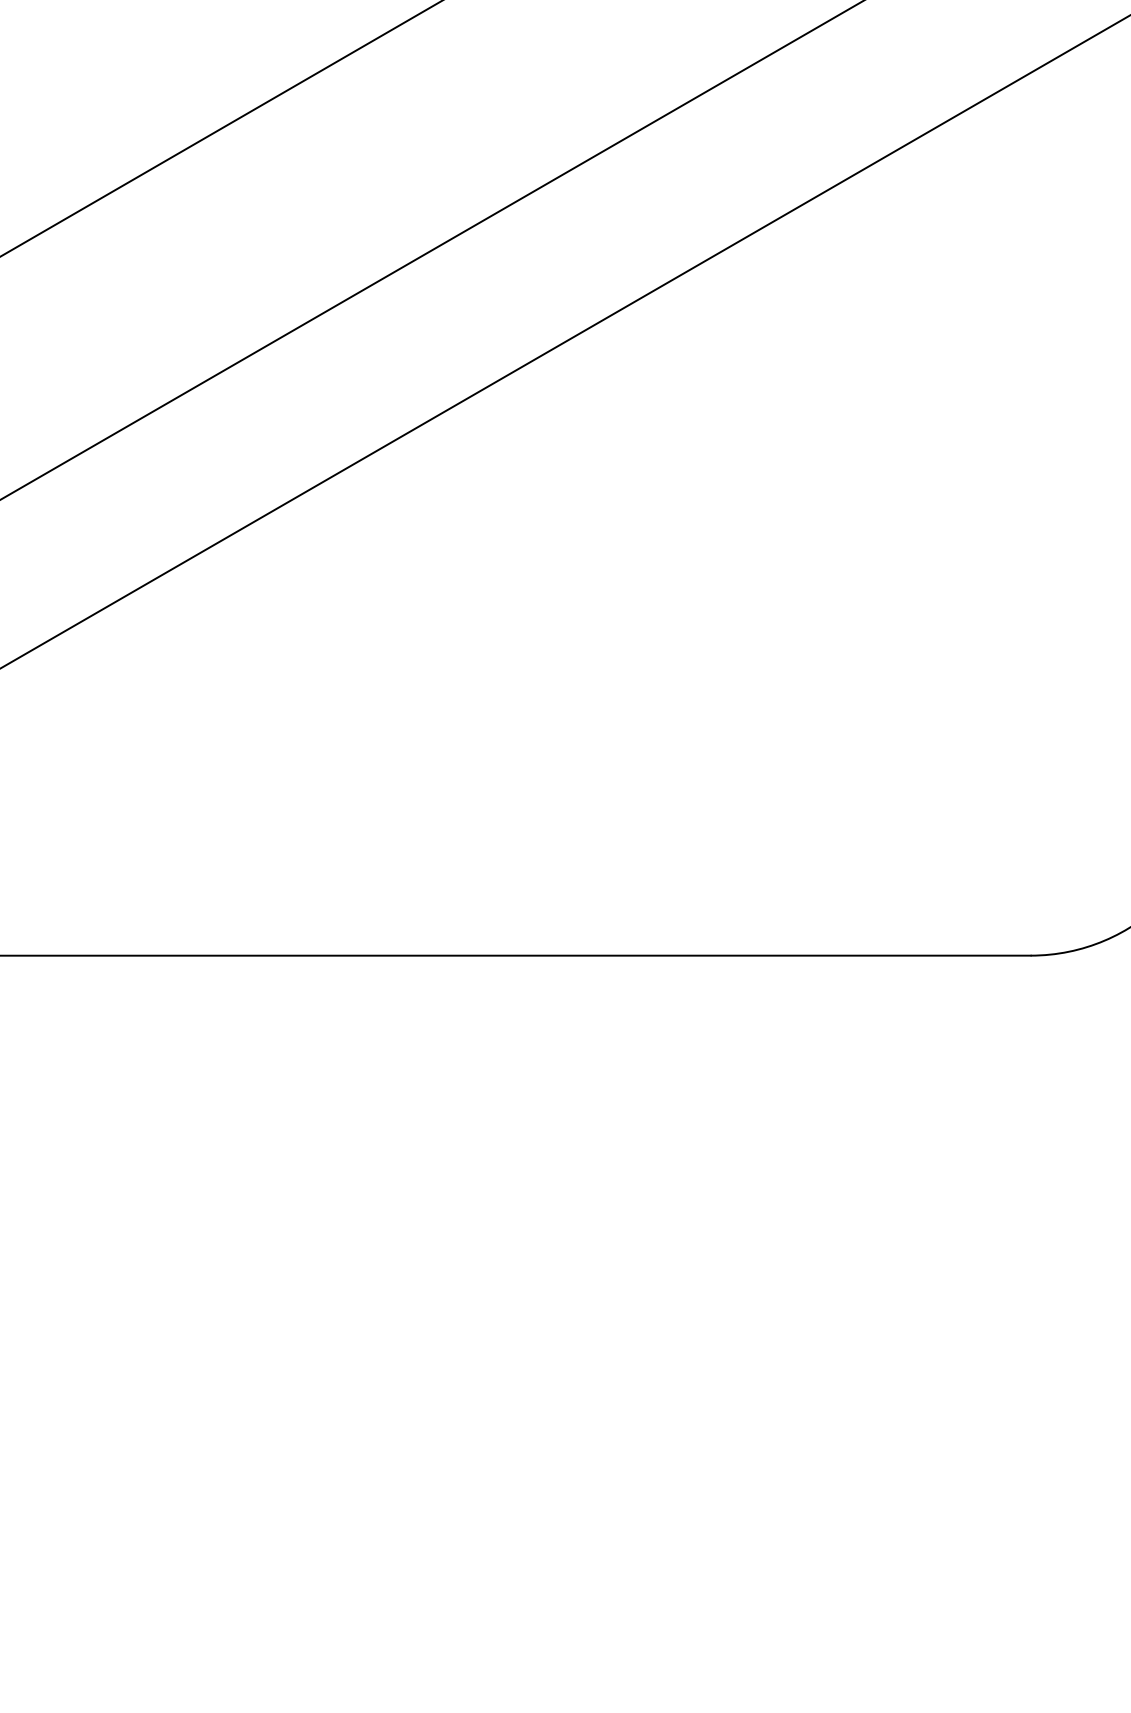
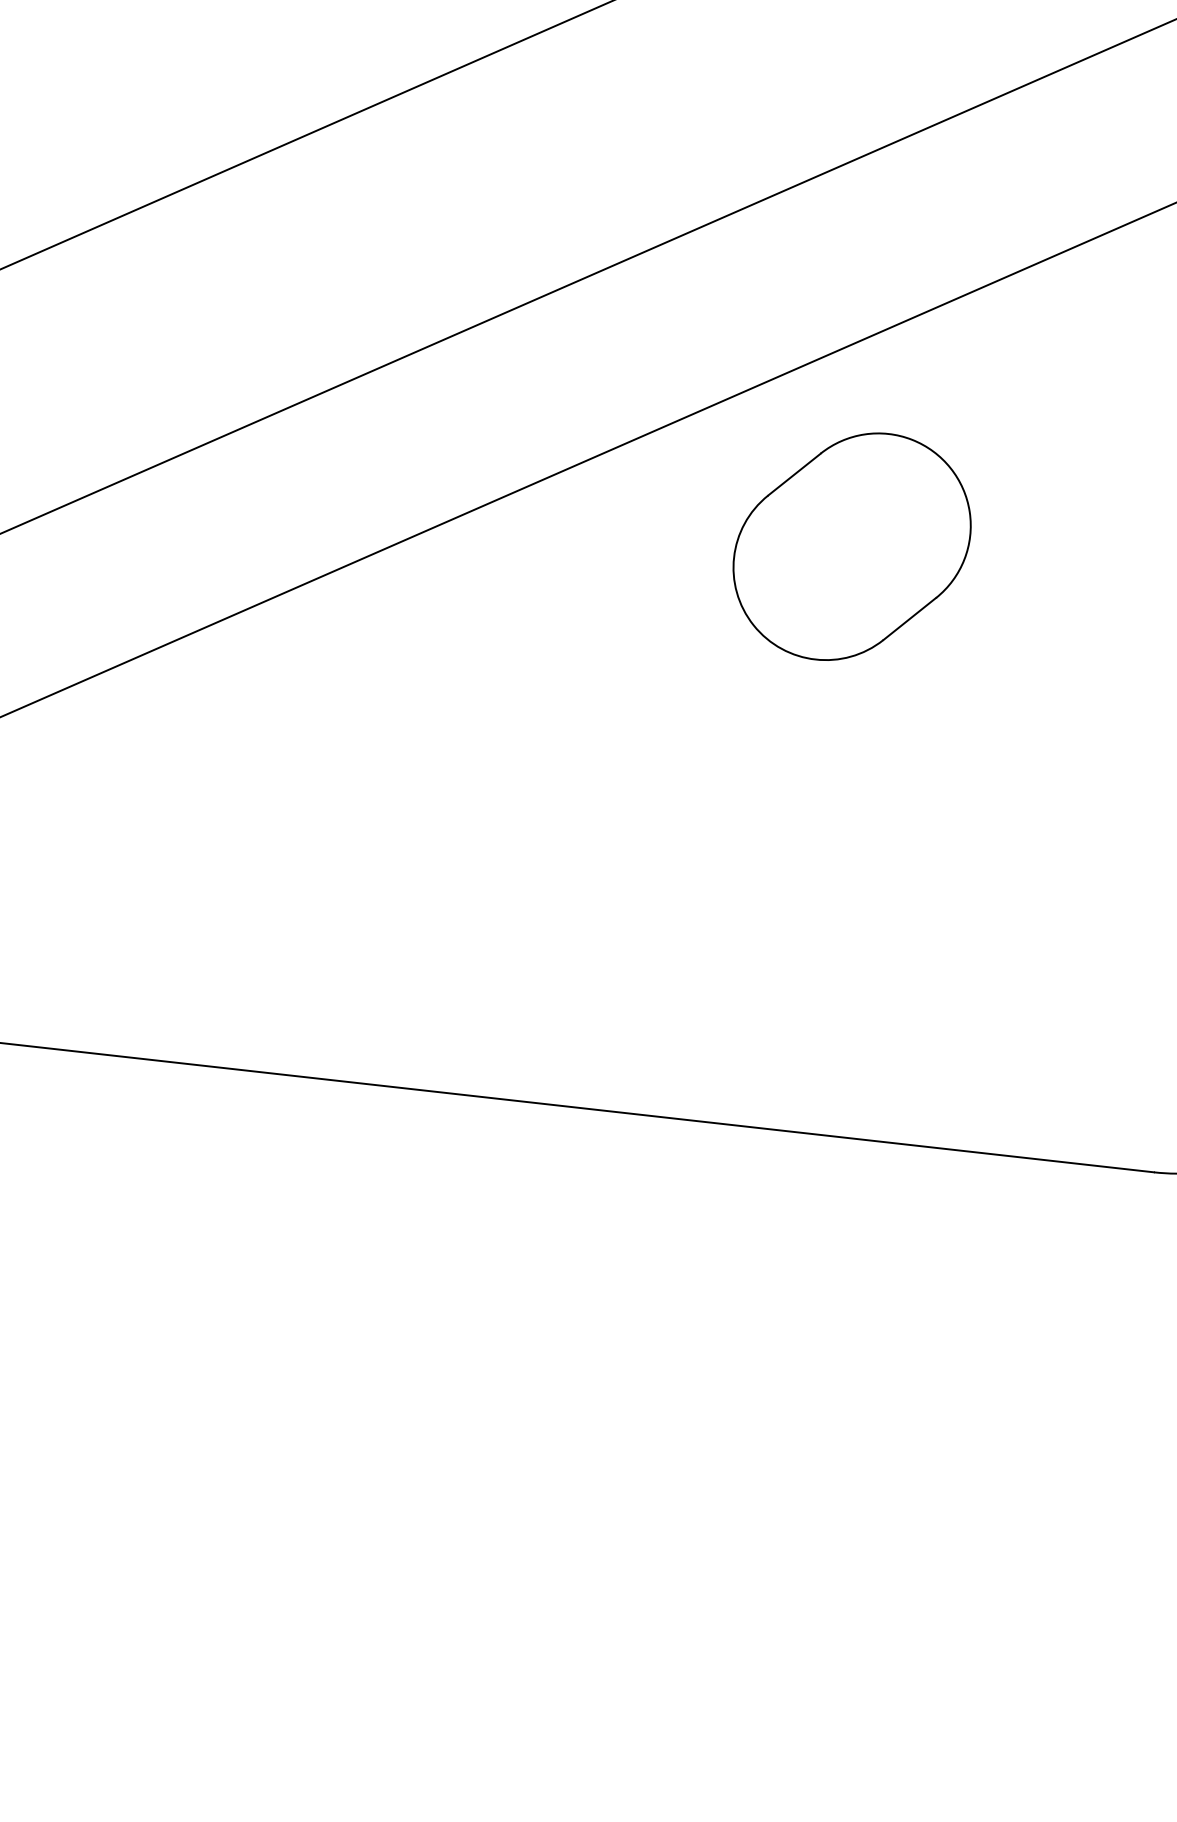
part: (709, 444) -> (852, 546), added

